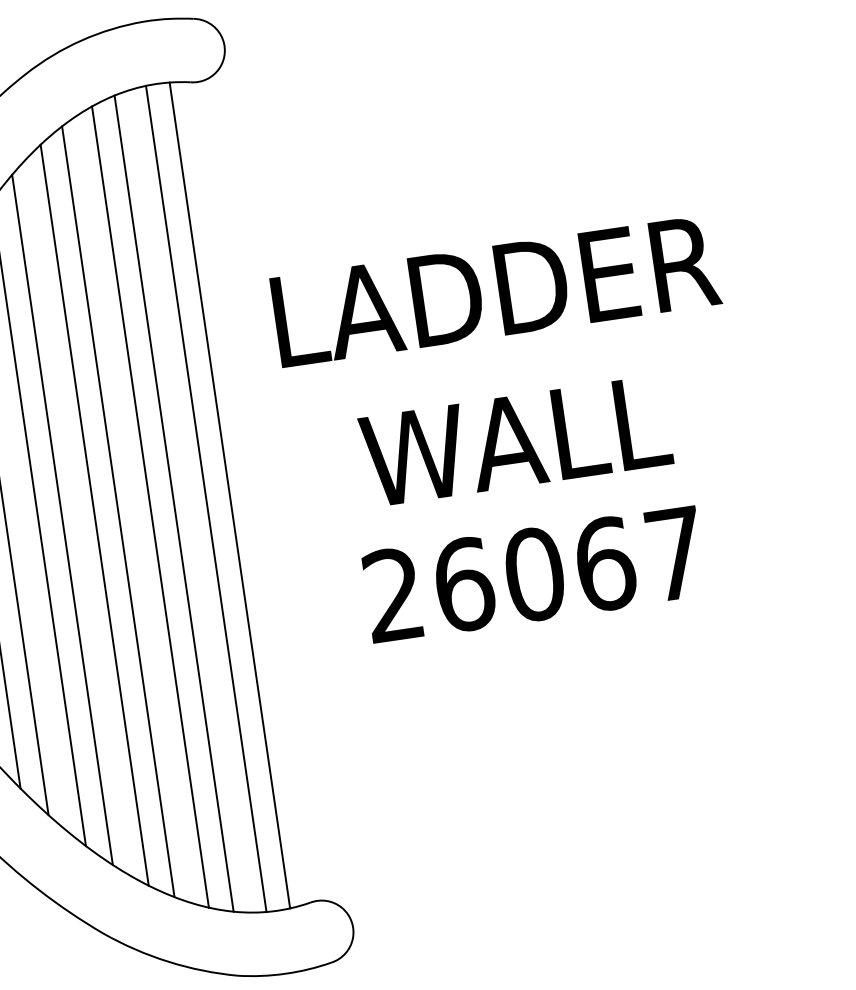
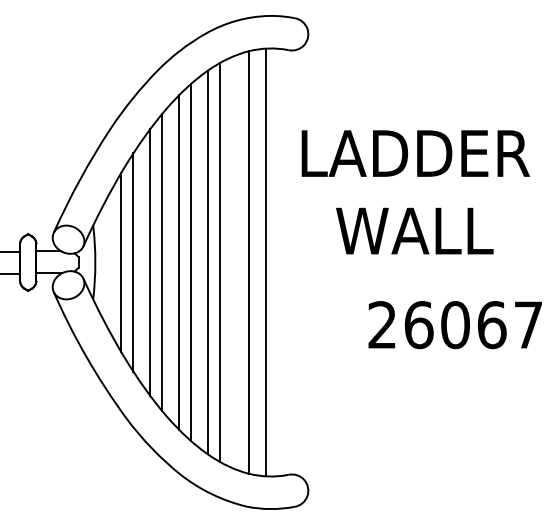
text: (506, 366) -> (415, 192), moved
line: (229, 495) -> (277, 262), removed
line: (150, 507) -> (236, 262), removed
text: (532, 575) -> (454, 325), moved

